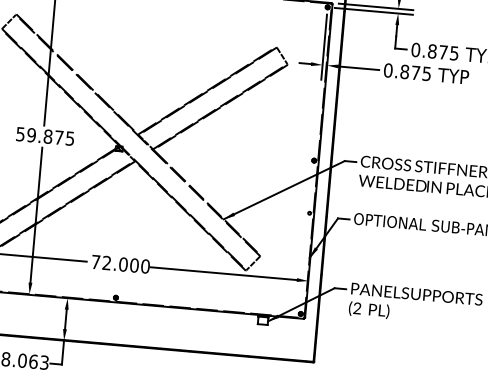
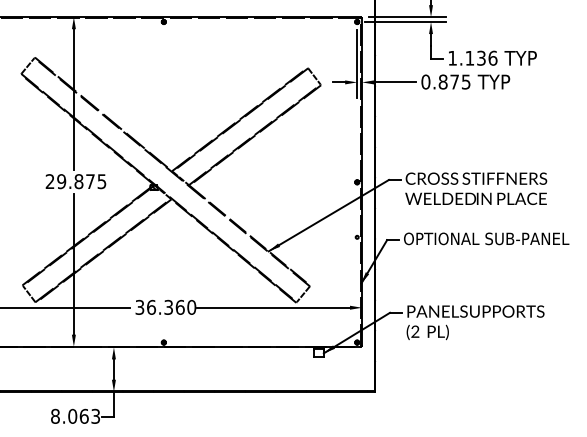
text: (434, 50) -> (472, 57), 0.875 -> 1.136
text: (19, 134) -> (49, 181), 59.875 -> 29.875
text: (114, 262) -> (159, 306), 72.000 -> 36.360

